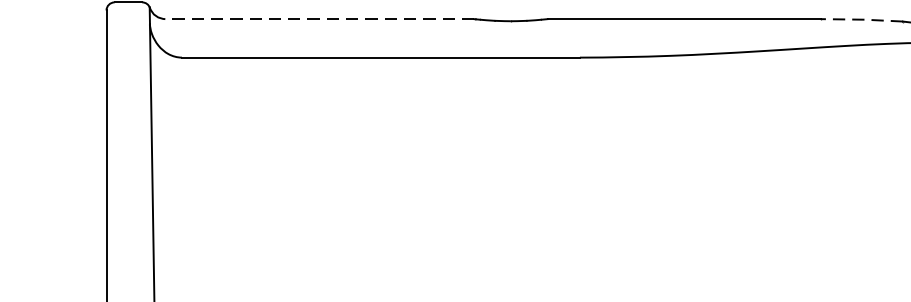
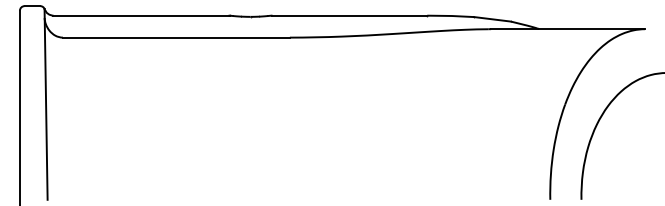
line: (319, 18) -> (141, 15), dashed -> solid
line: (863, 18) -> (451, 15), dashed -> solid

